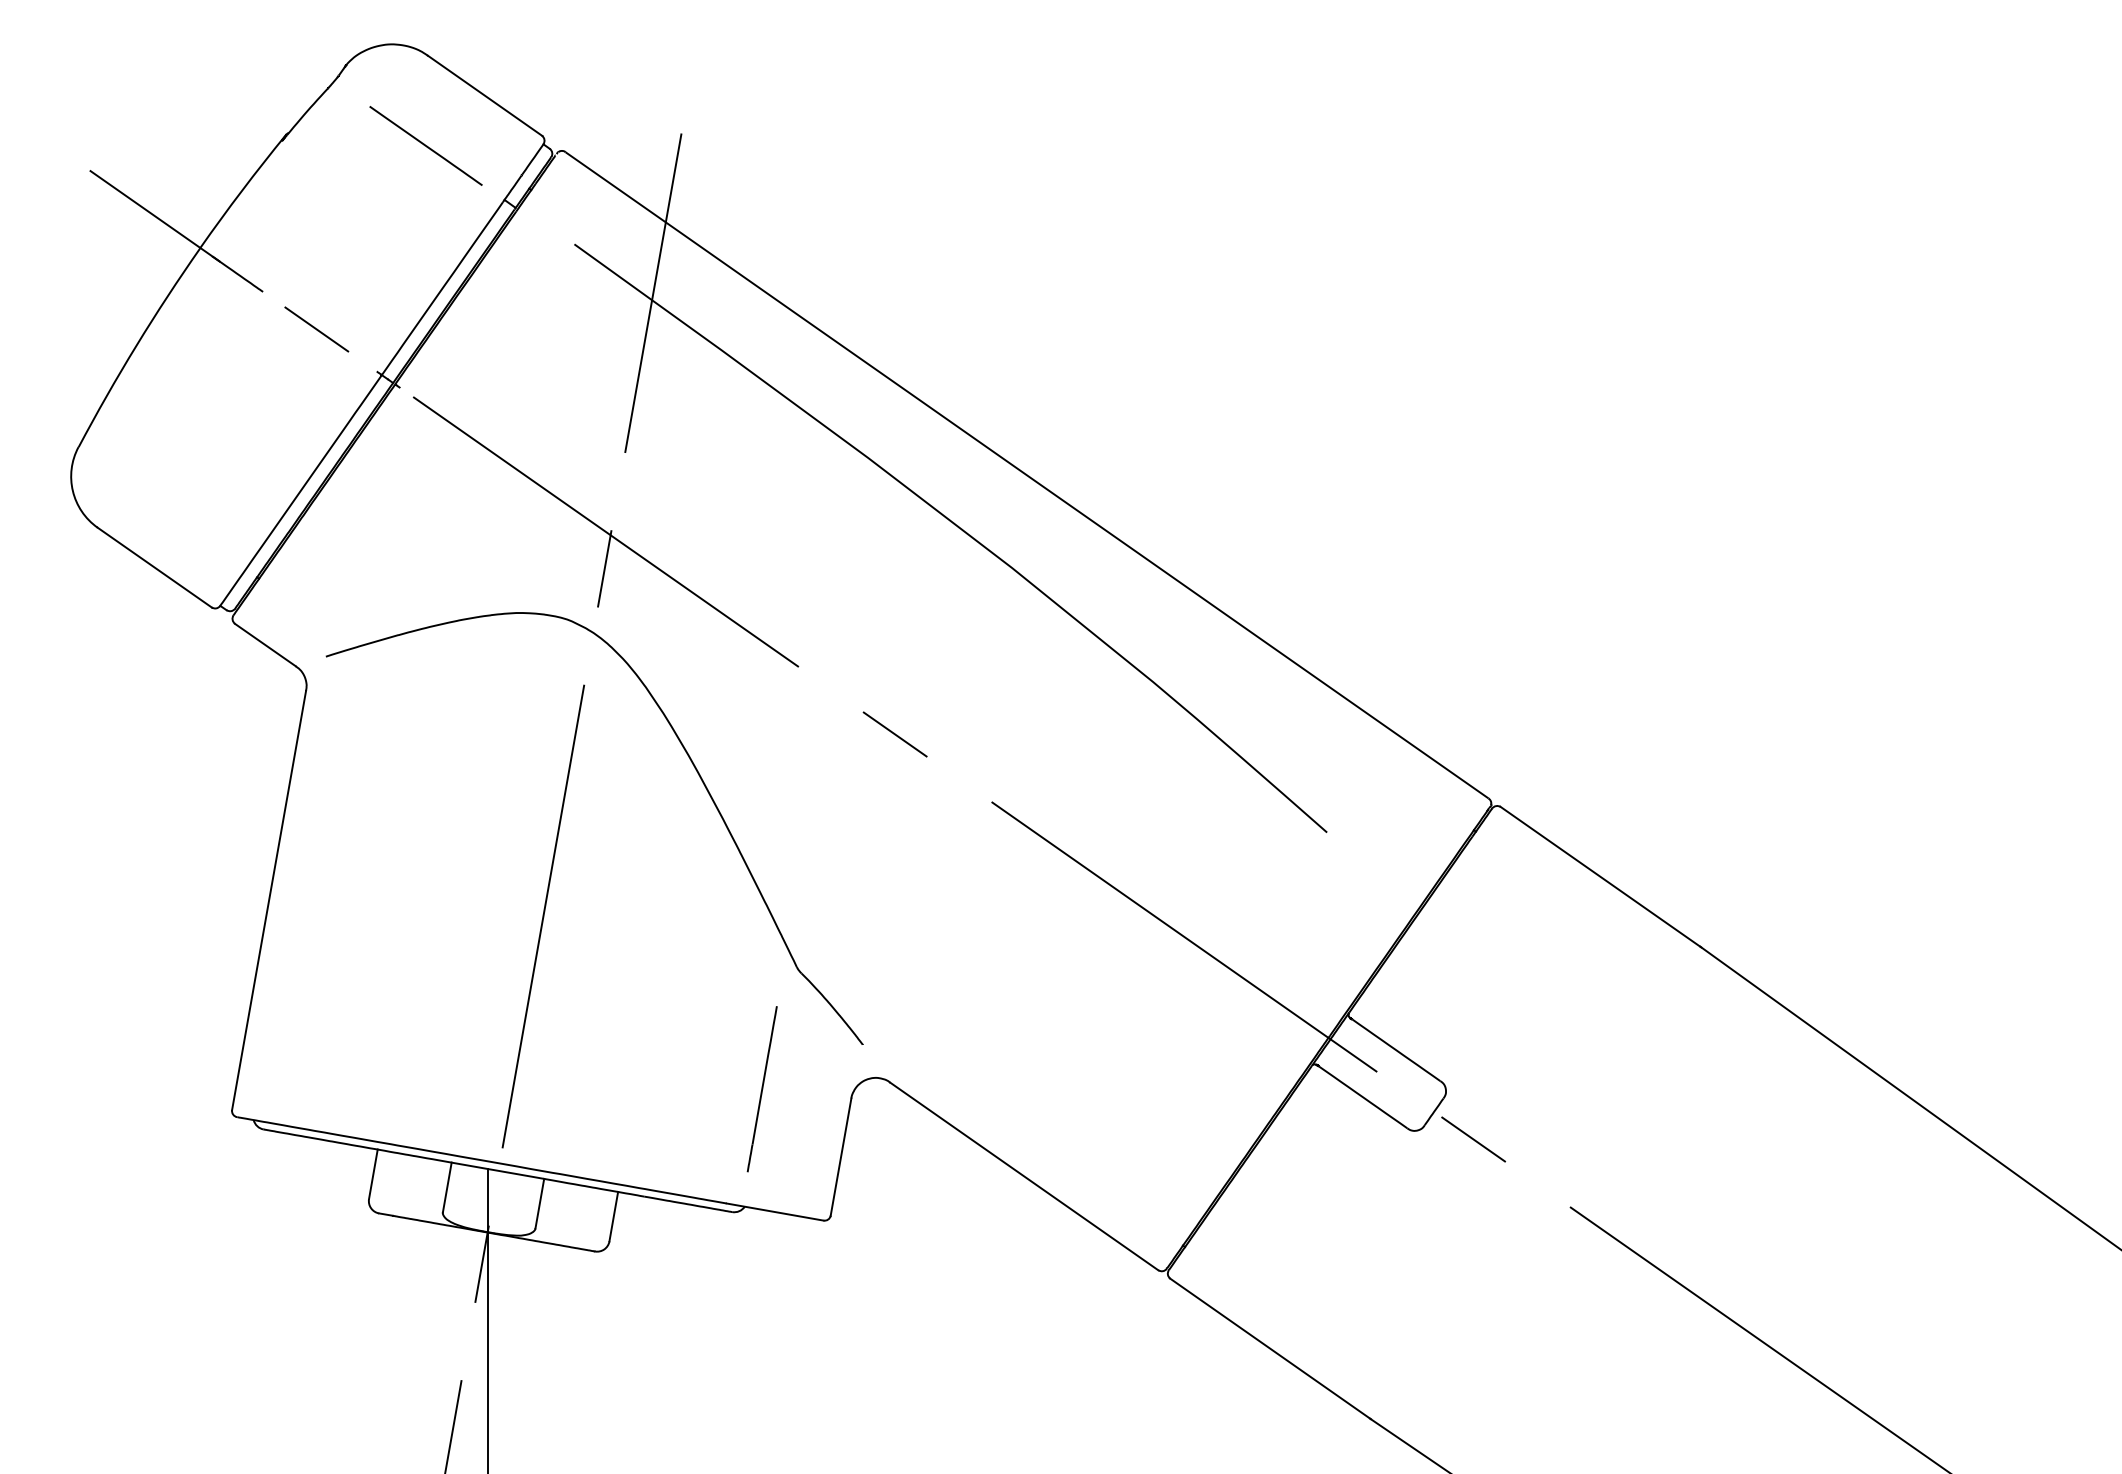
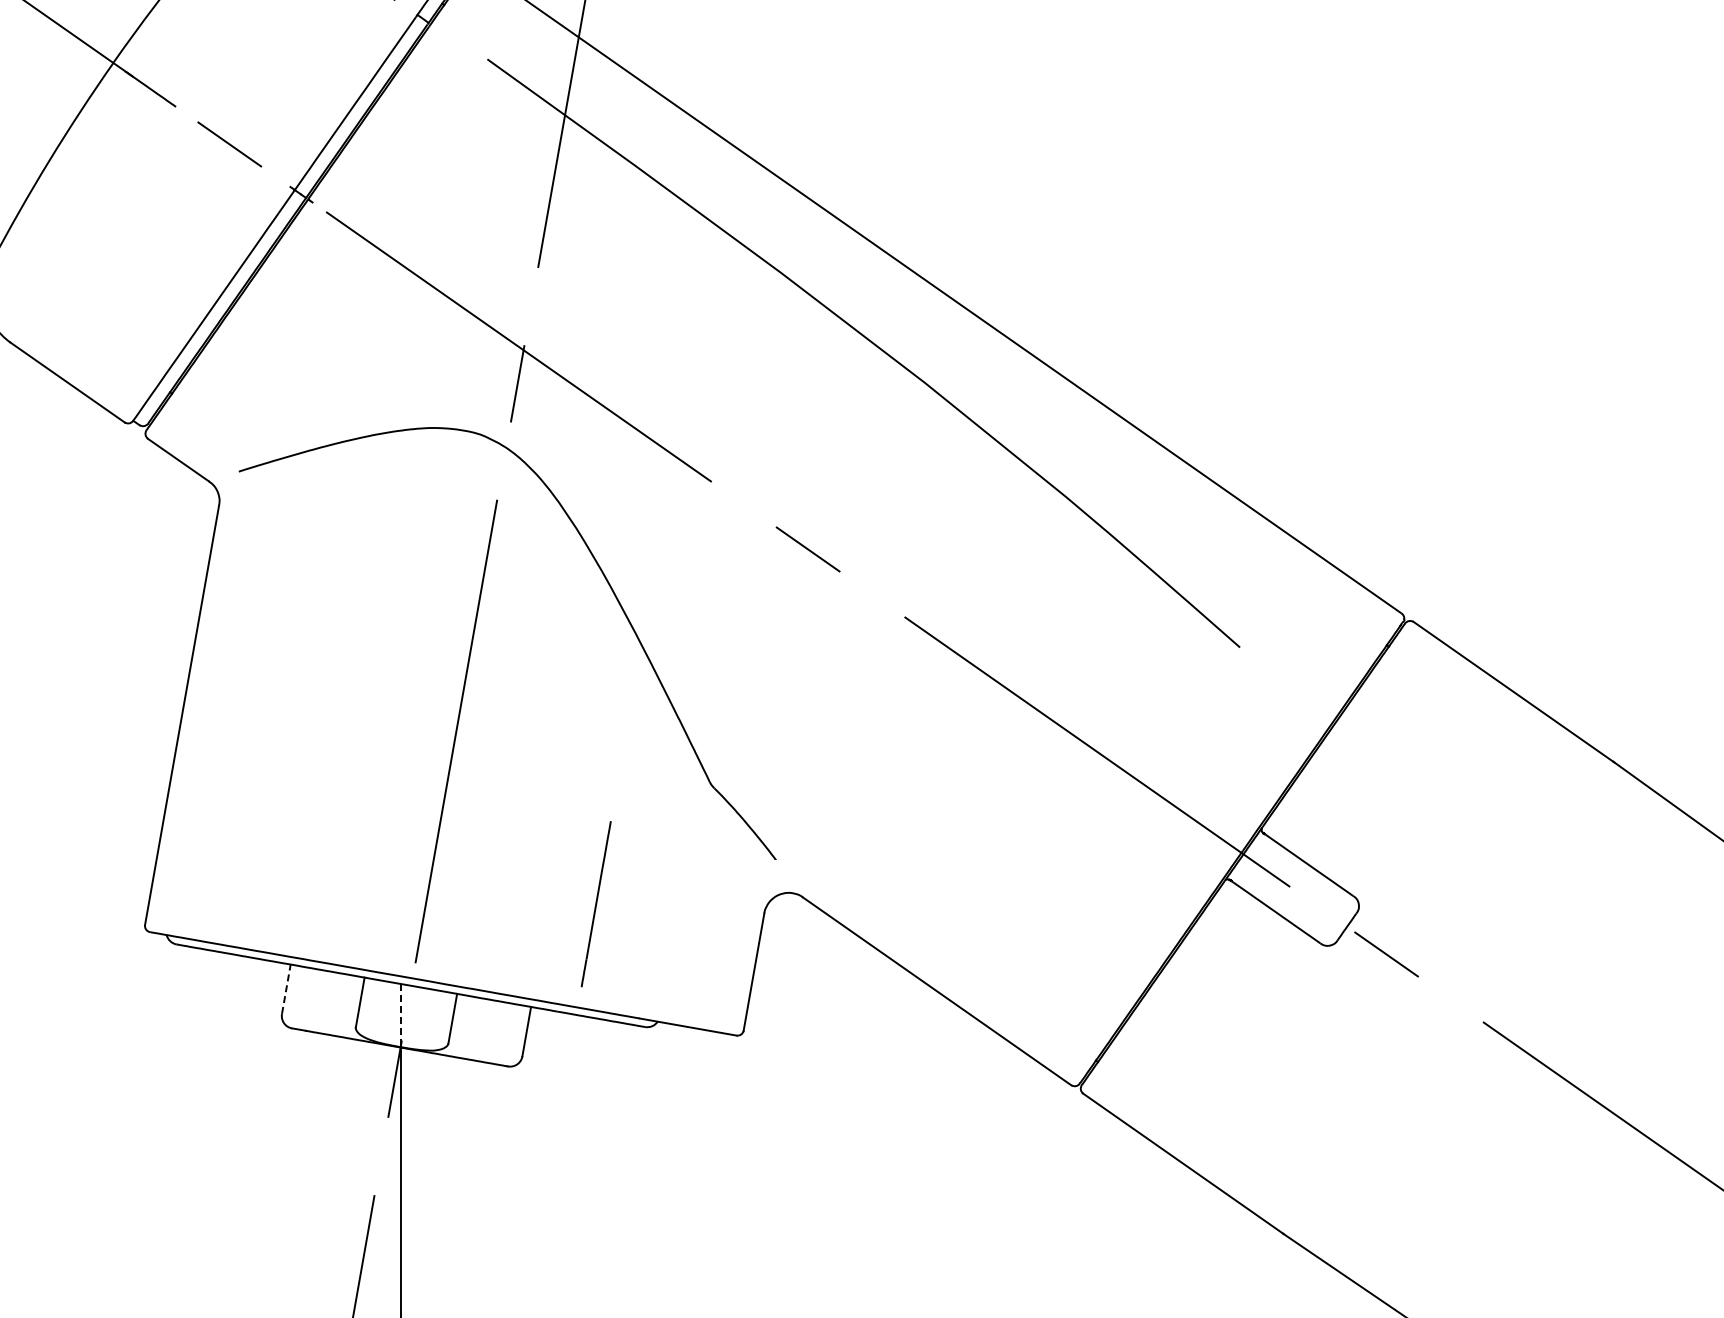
line: (761, 1089) -> (595, 904), moved
line: (373, 1173) -> (286, 988), solid -> dashed
line: (487, 1200) -> (400, 1015), solid -> dashed

